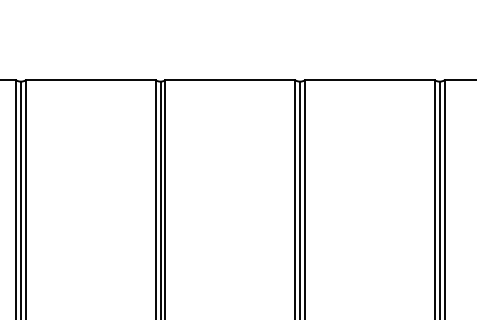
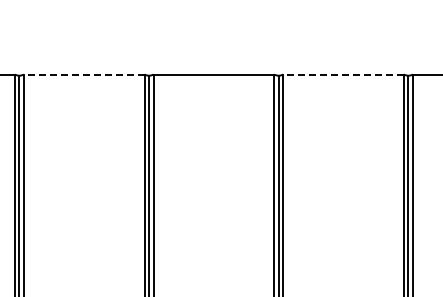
line: (89, 80) -> (83, 74), solid -> dashed
line: (369, 80) -> (343, 74), solid -> dashed

